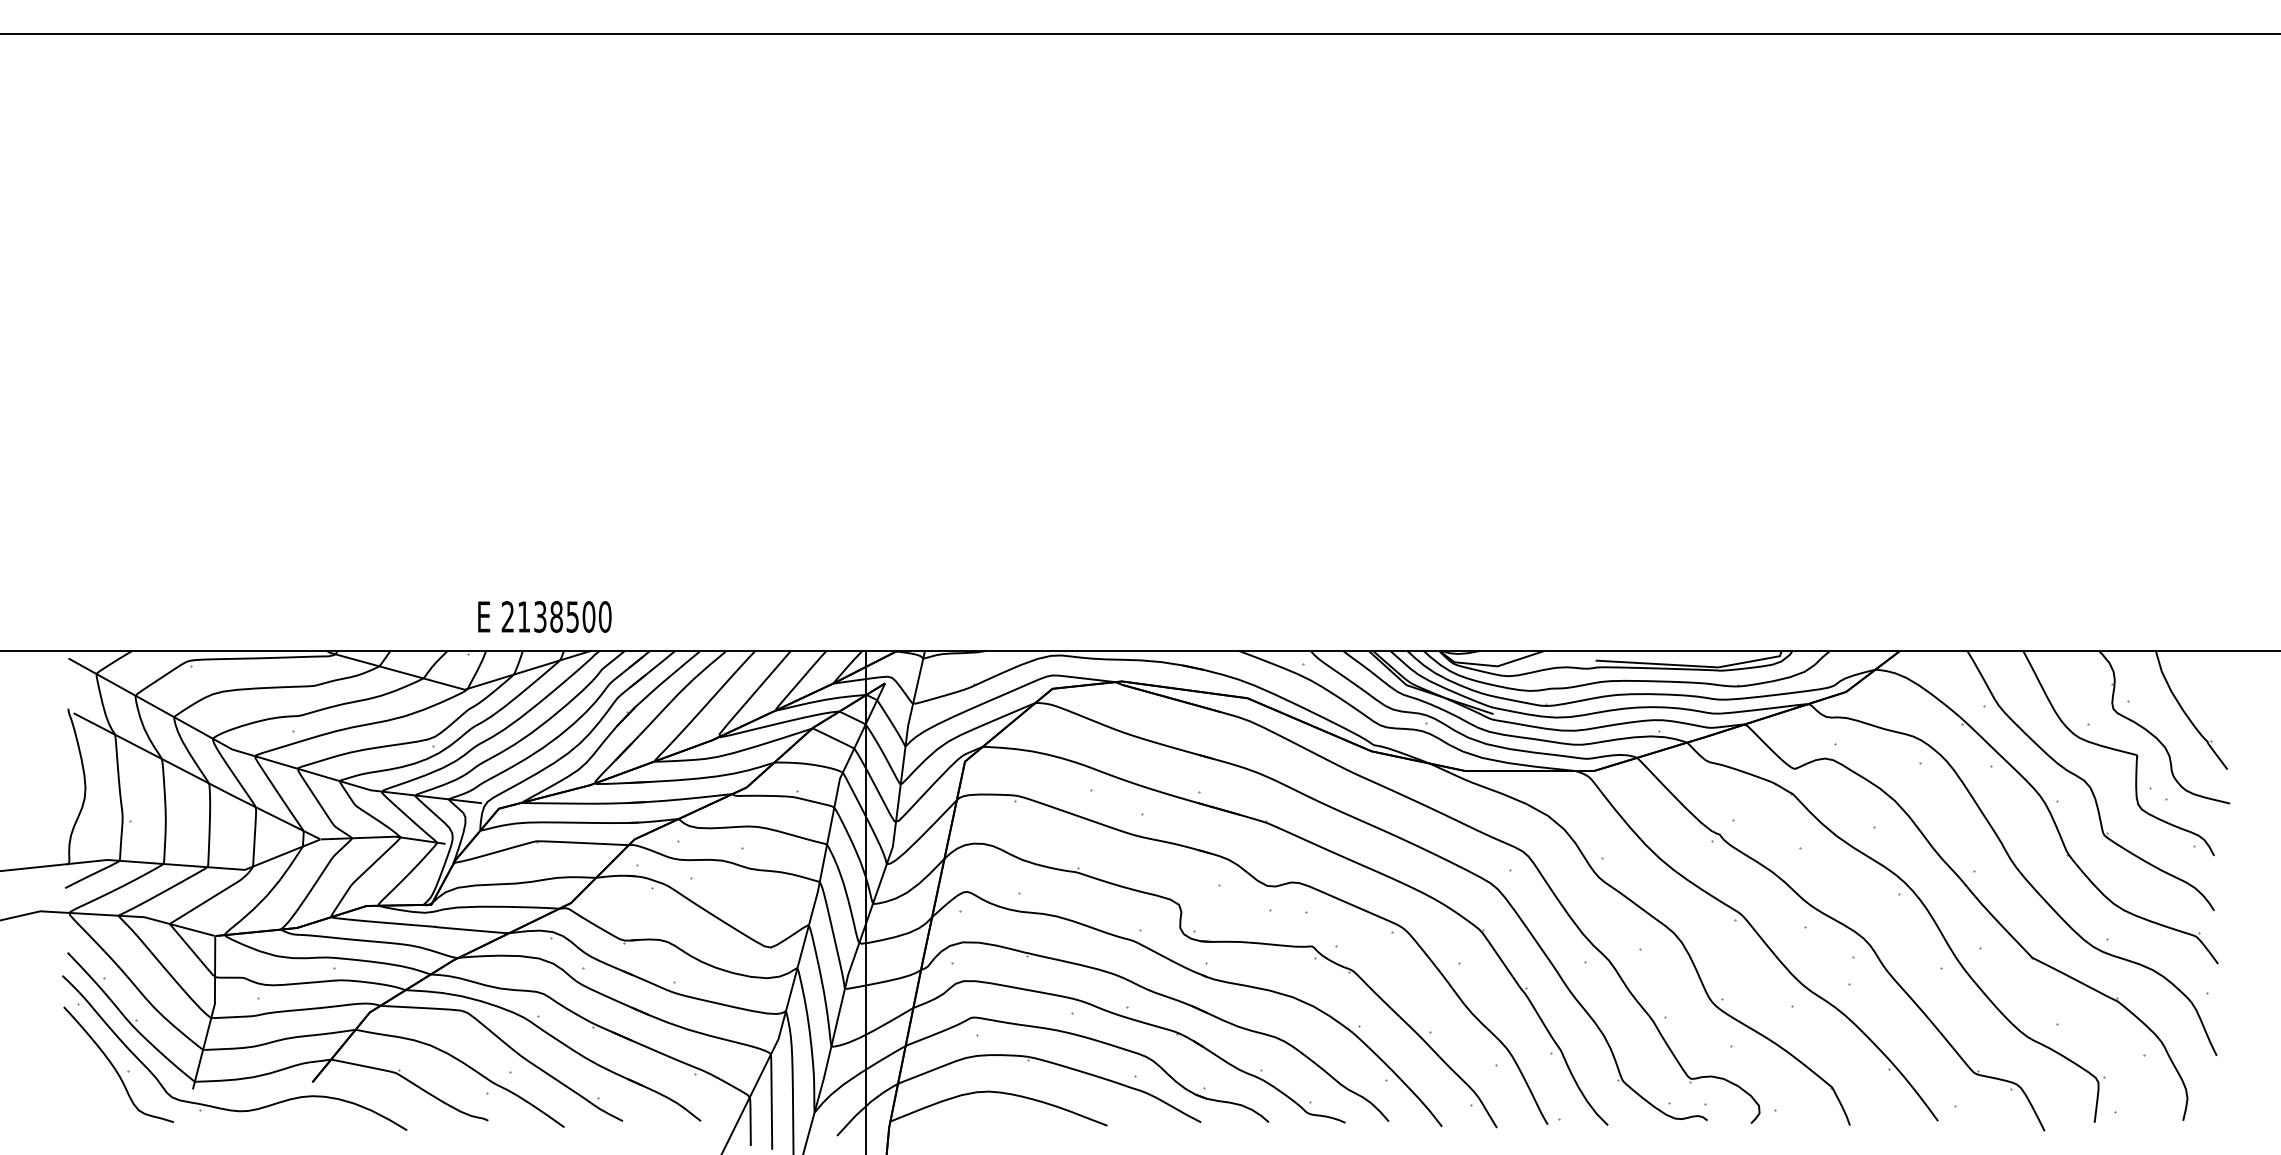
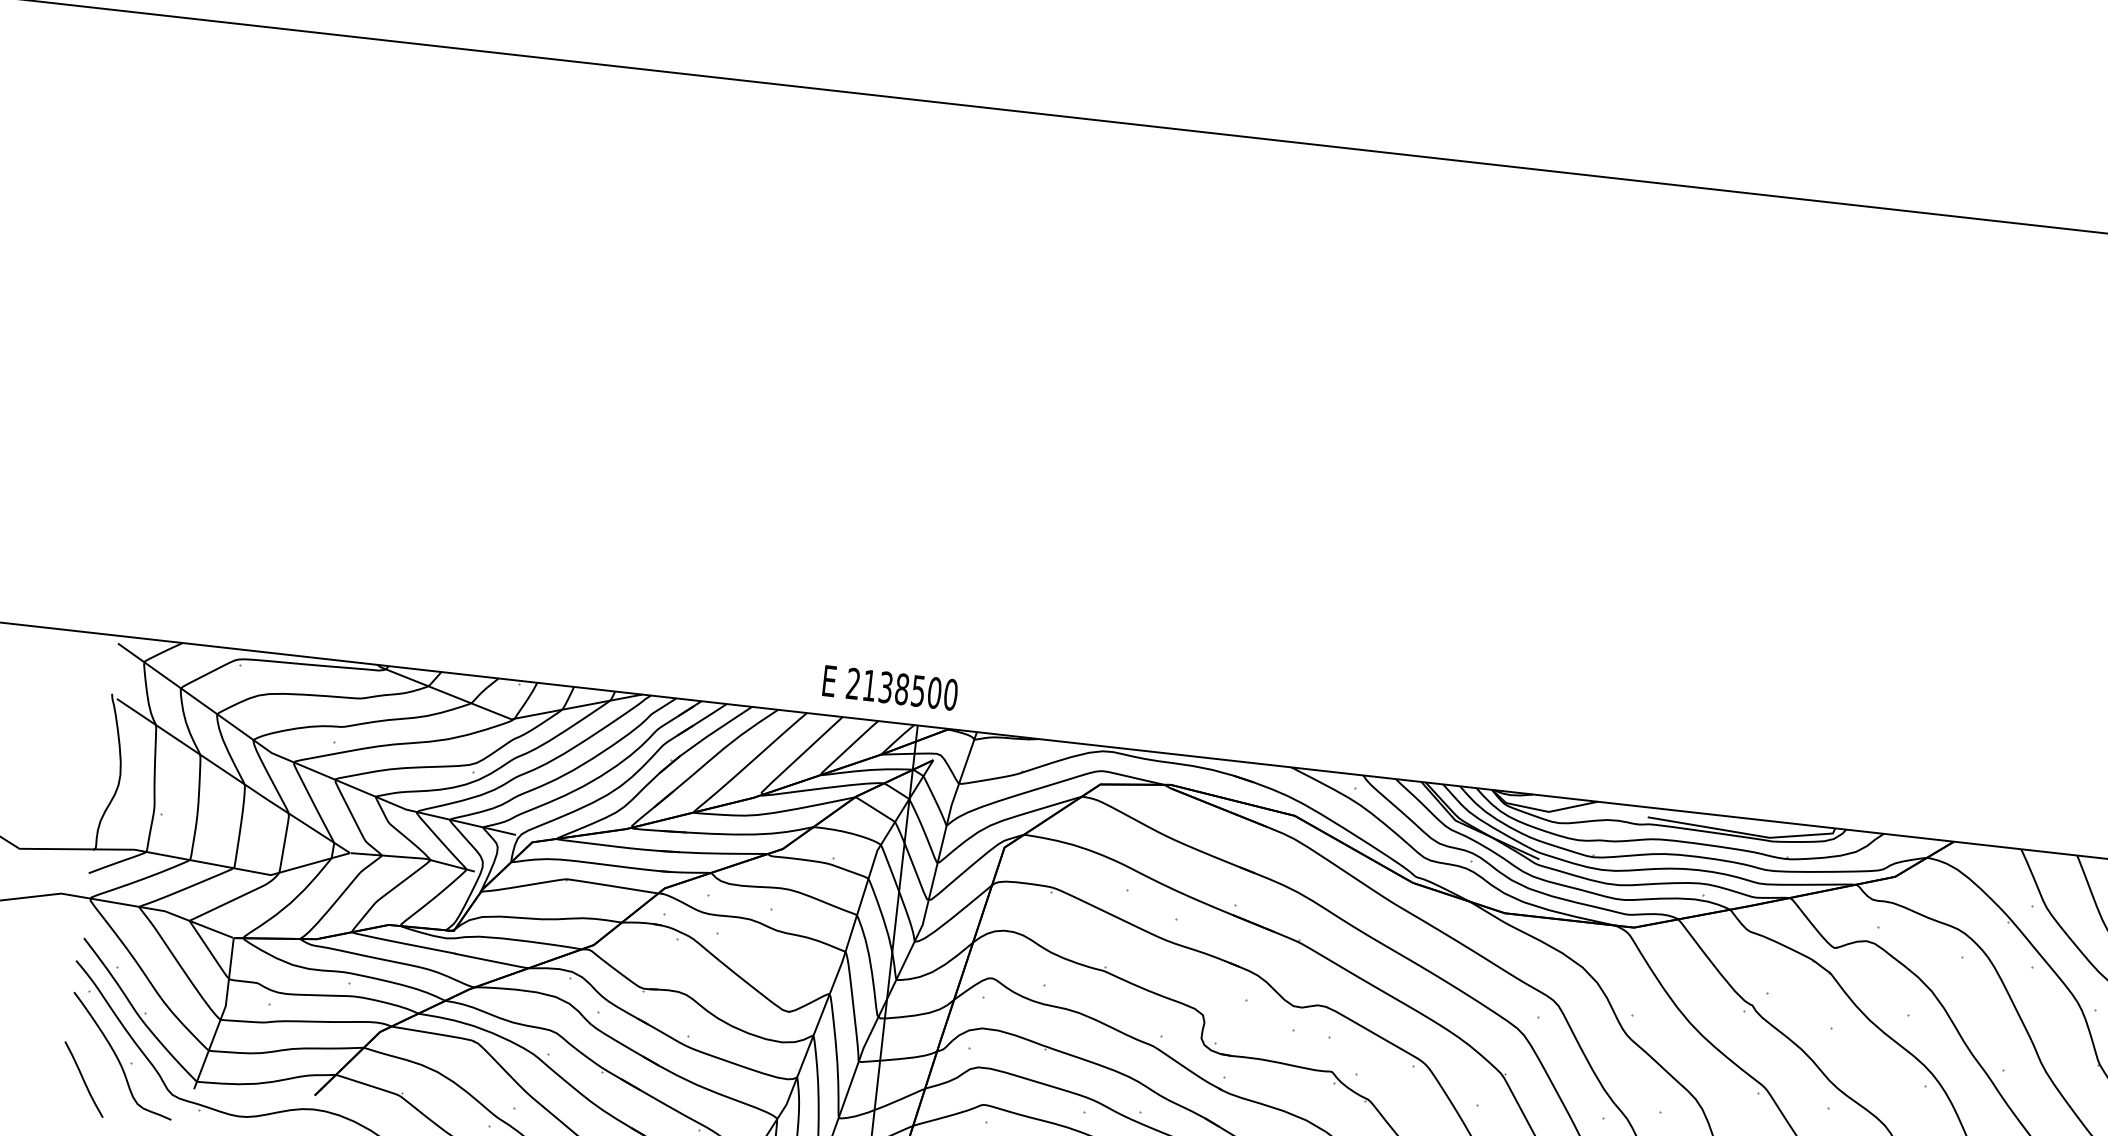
text: (544, 616) -> (890, 687), moved
curve: (83, 1091) -> (84, 1079), added

